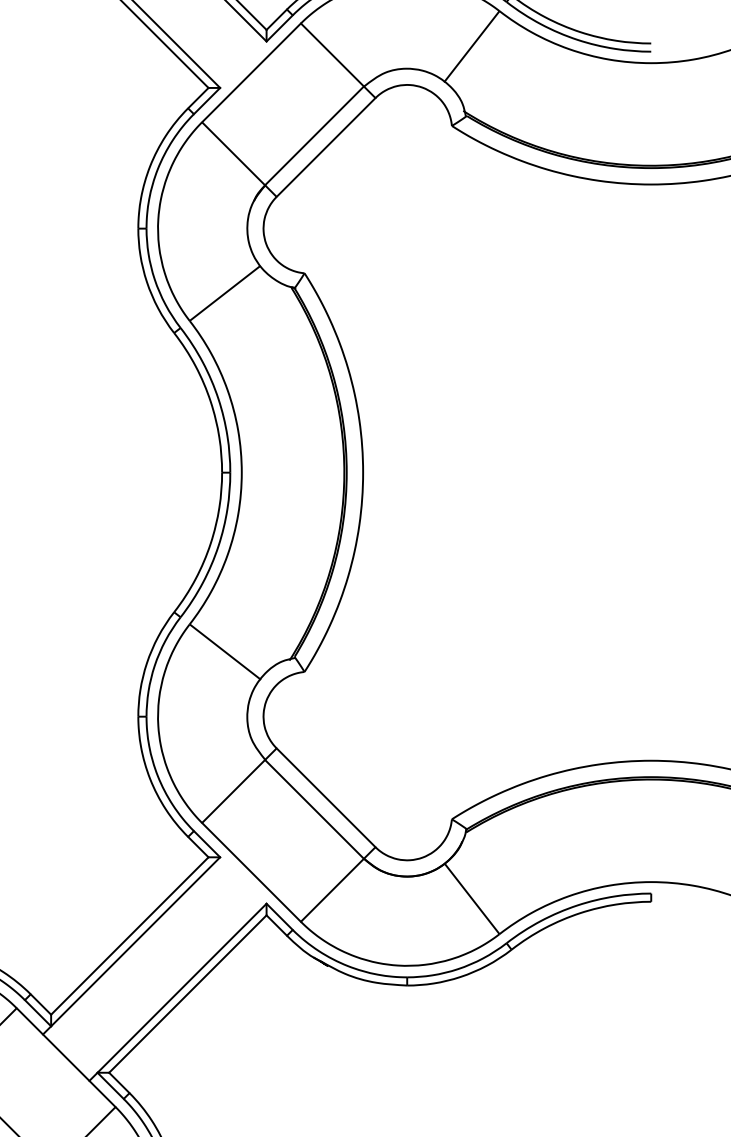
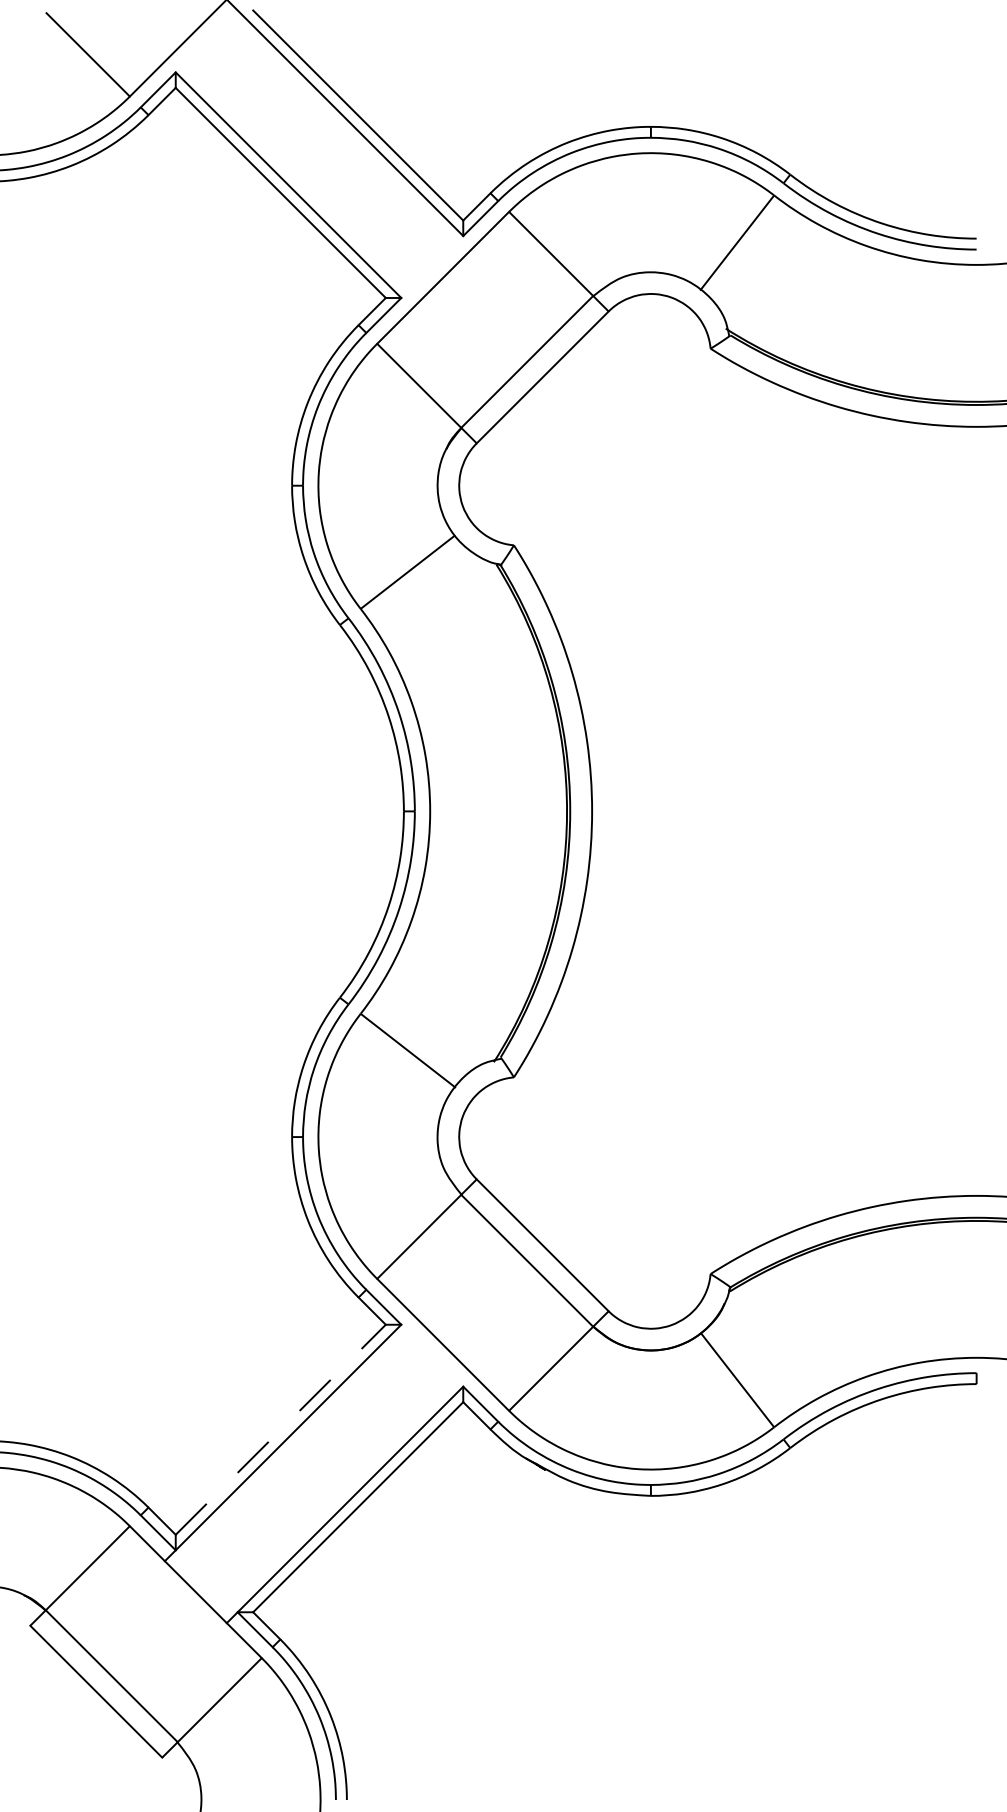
line: (129, 935) -> (280, 1429), solid -> dashed

